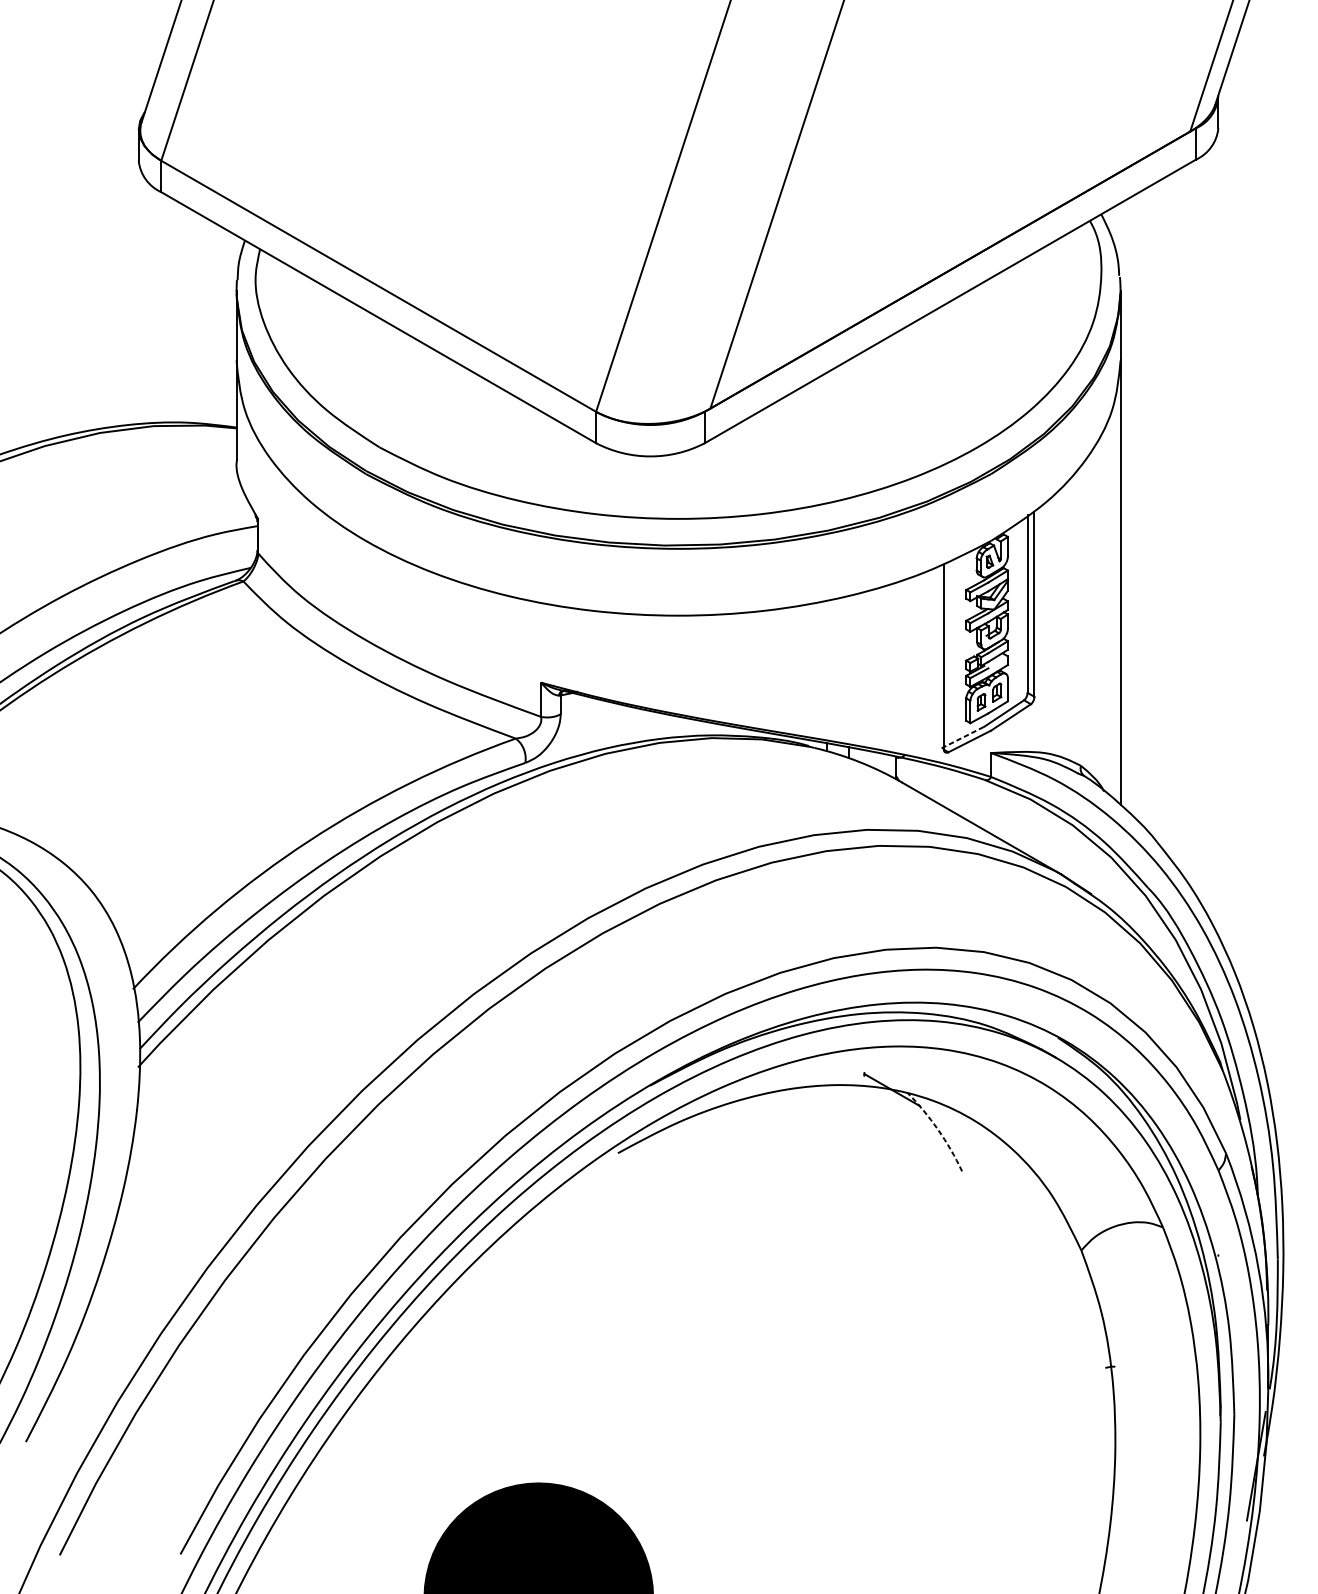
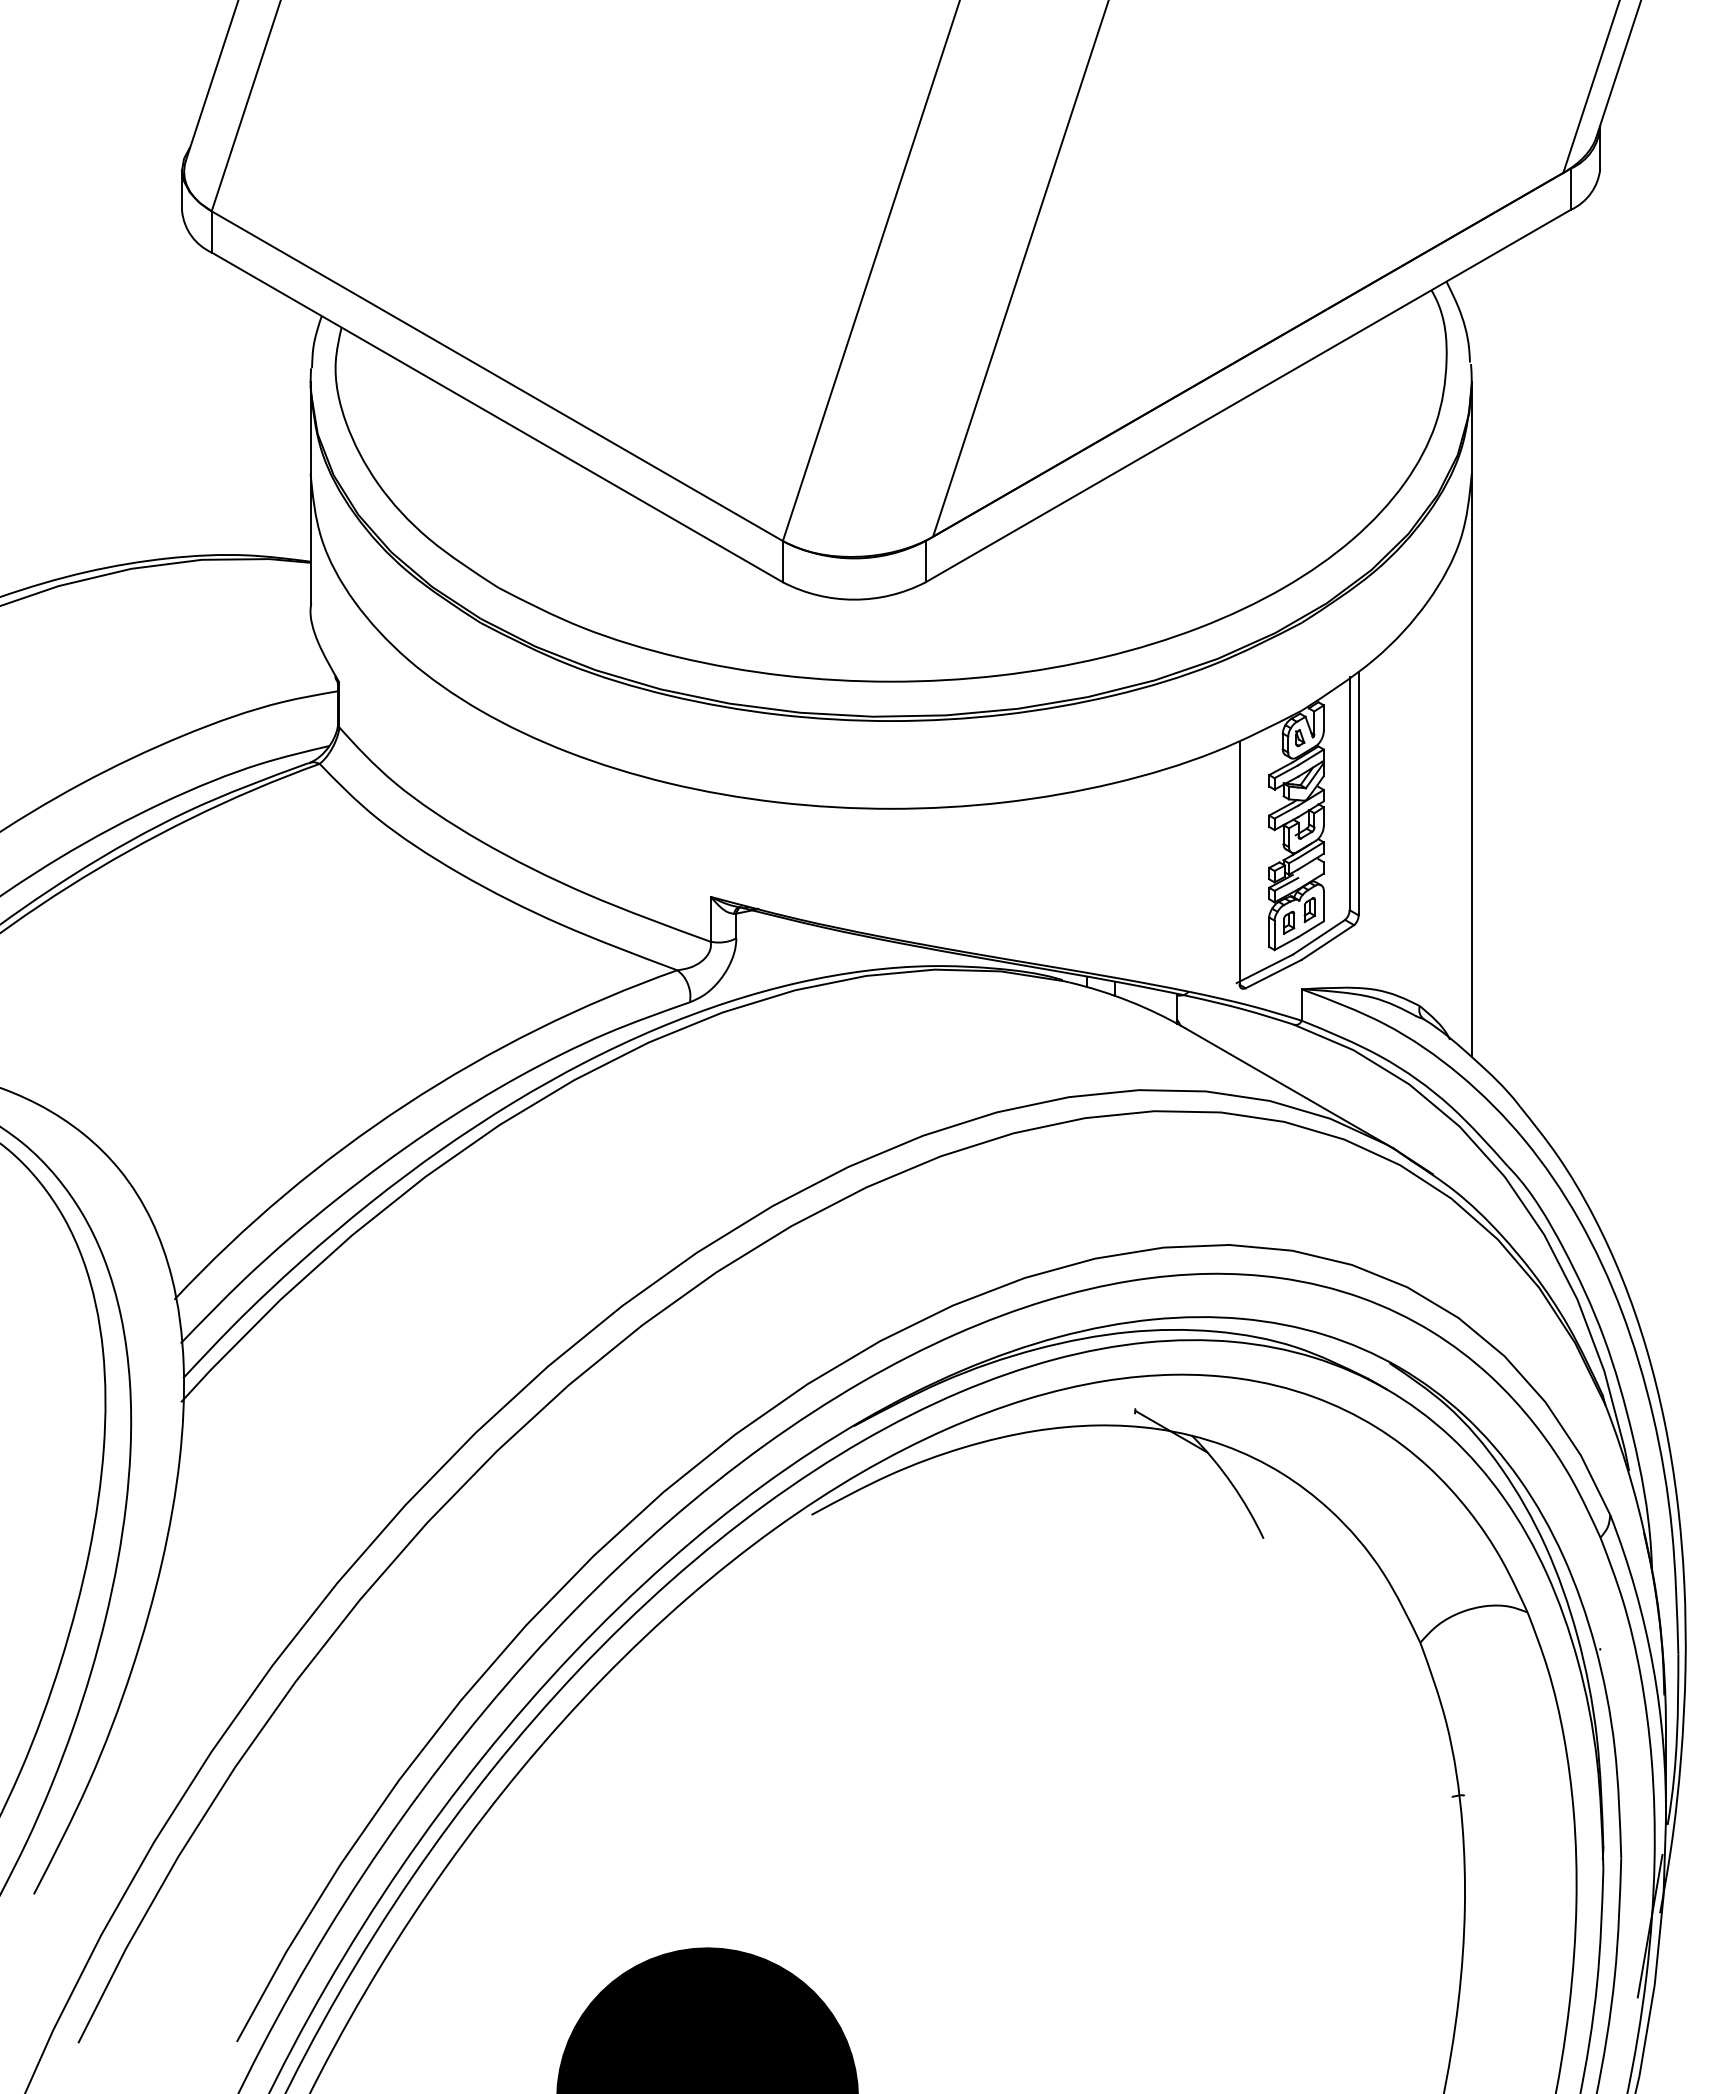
line: (963, 737) -> (1265, 968), dashed -> solid
arc: (938, 1129) -> (1232, 1483), dashed -> solid

